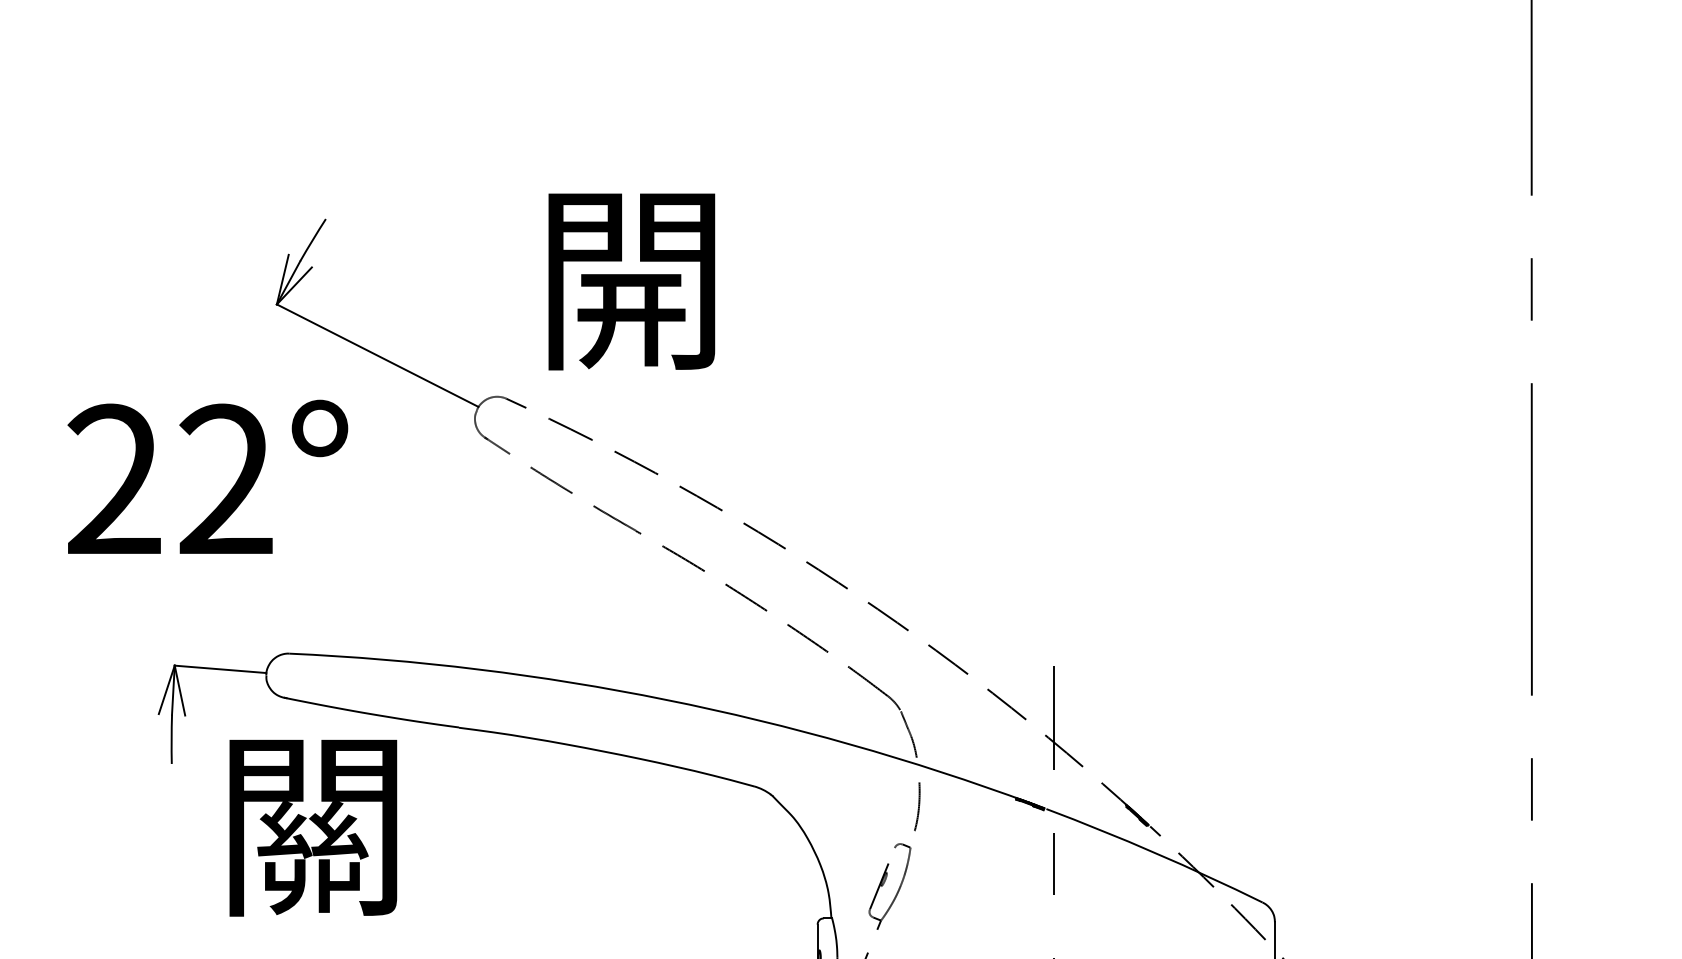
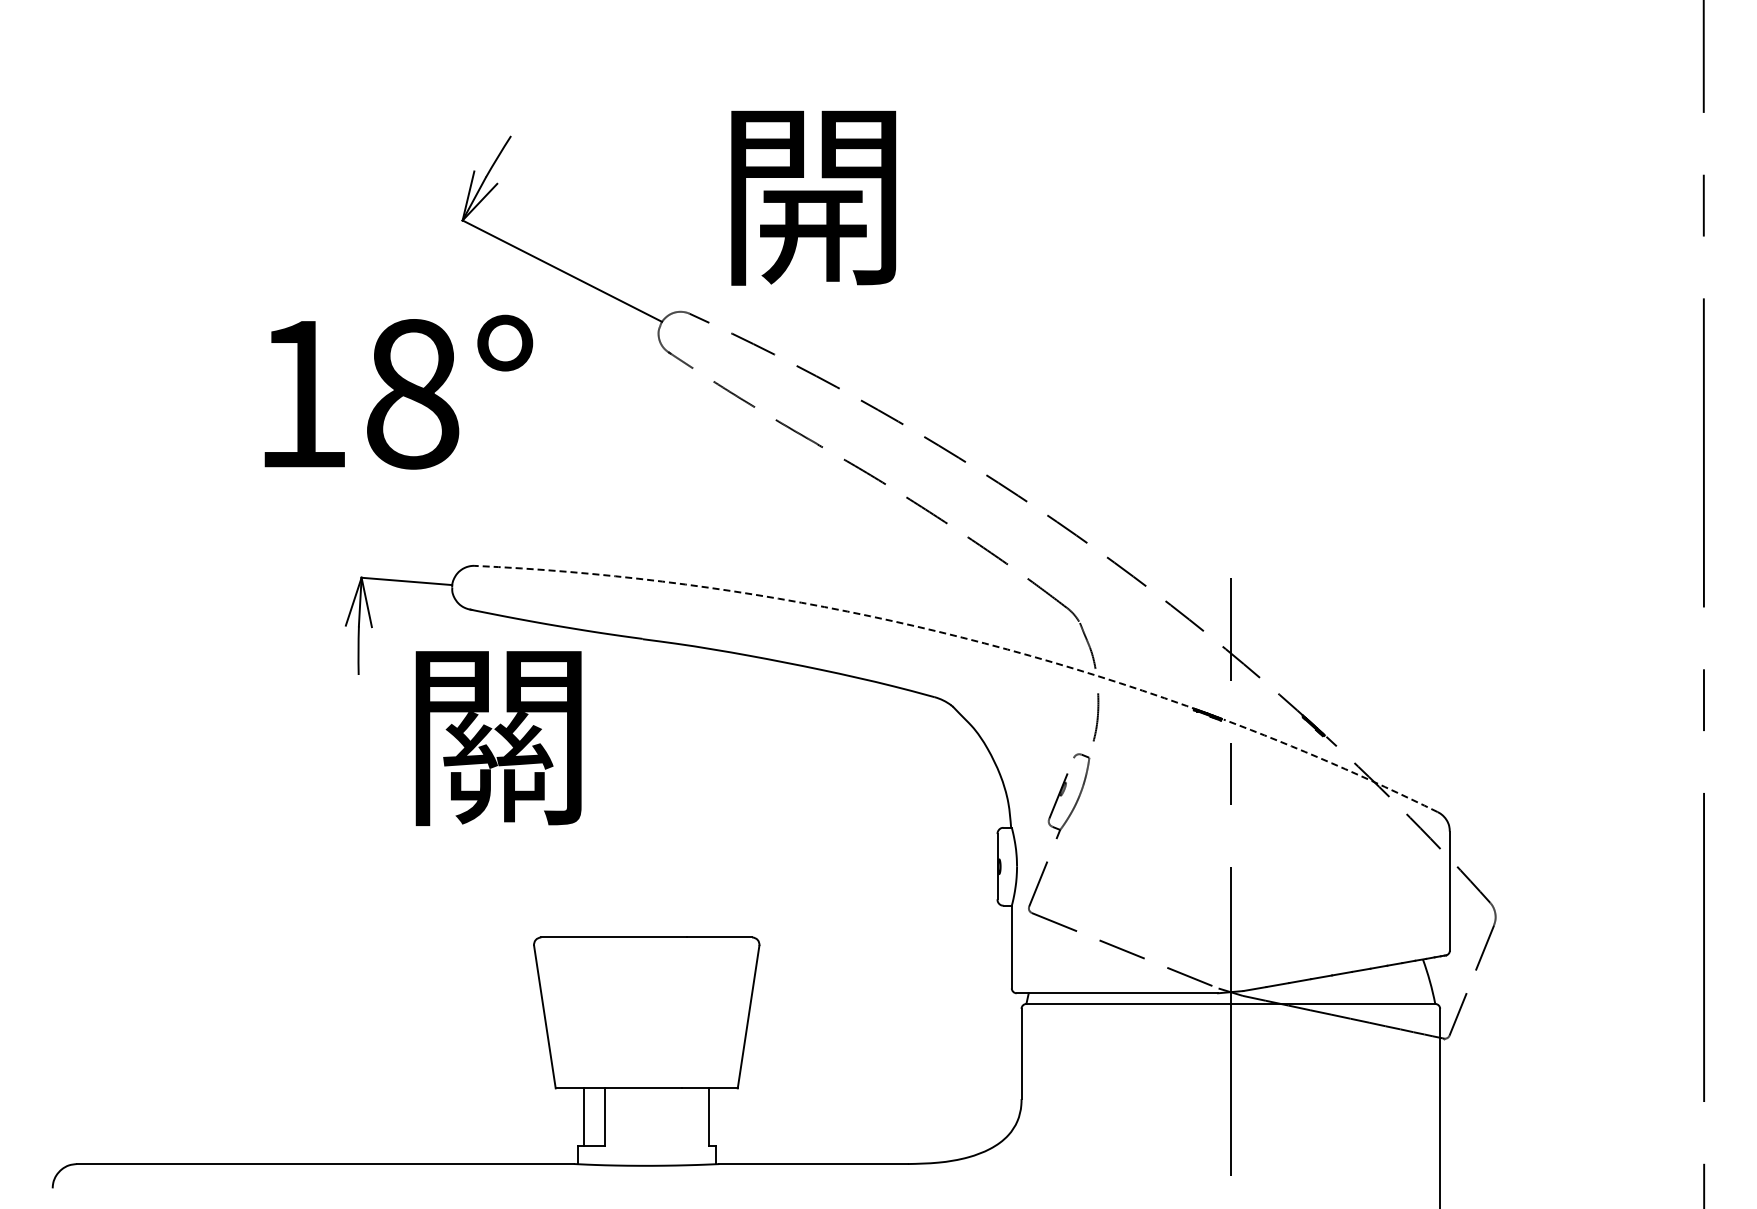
text: (170, 479) -> (357, 393), 22° -> 18°
arc: (665, 699) -> (847, 611), solid -> dashed
arc: (1155, 853) -> (1331, 763), solid -> dashed

